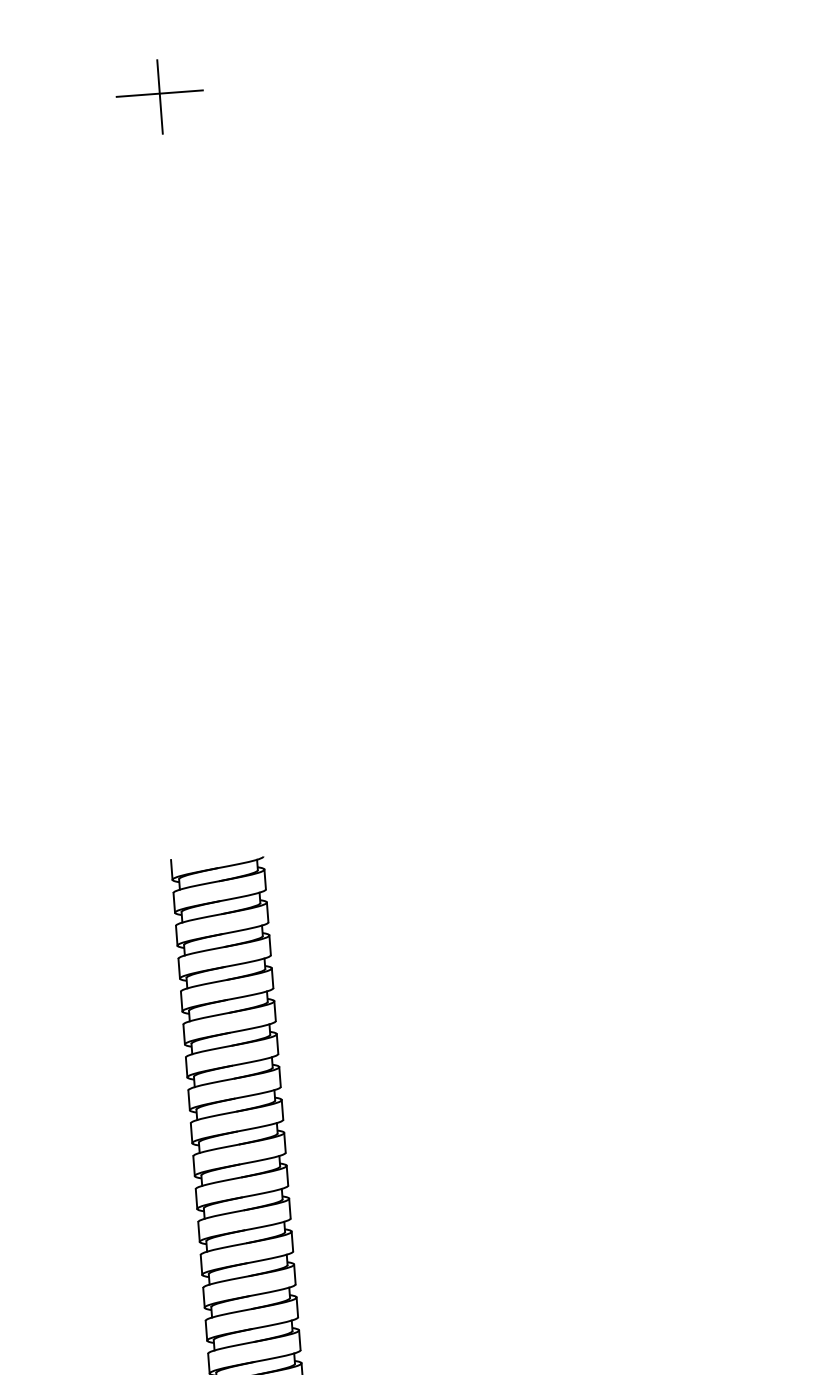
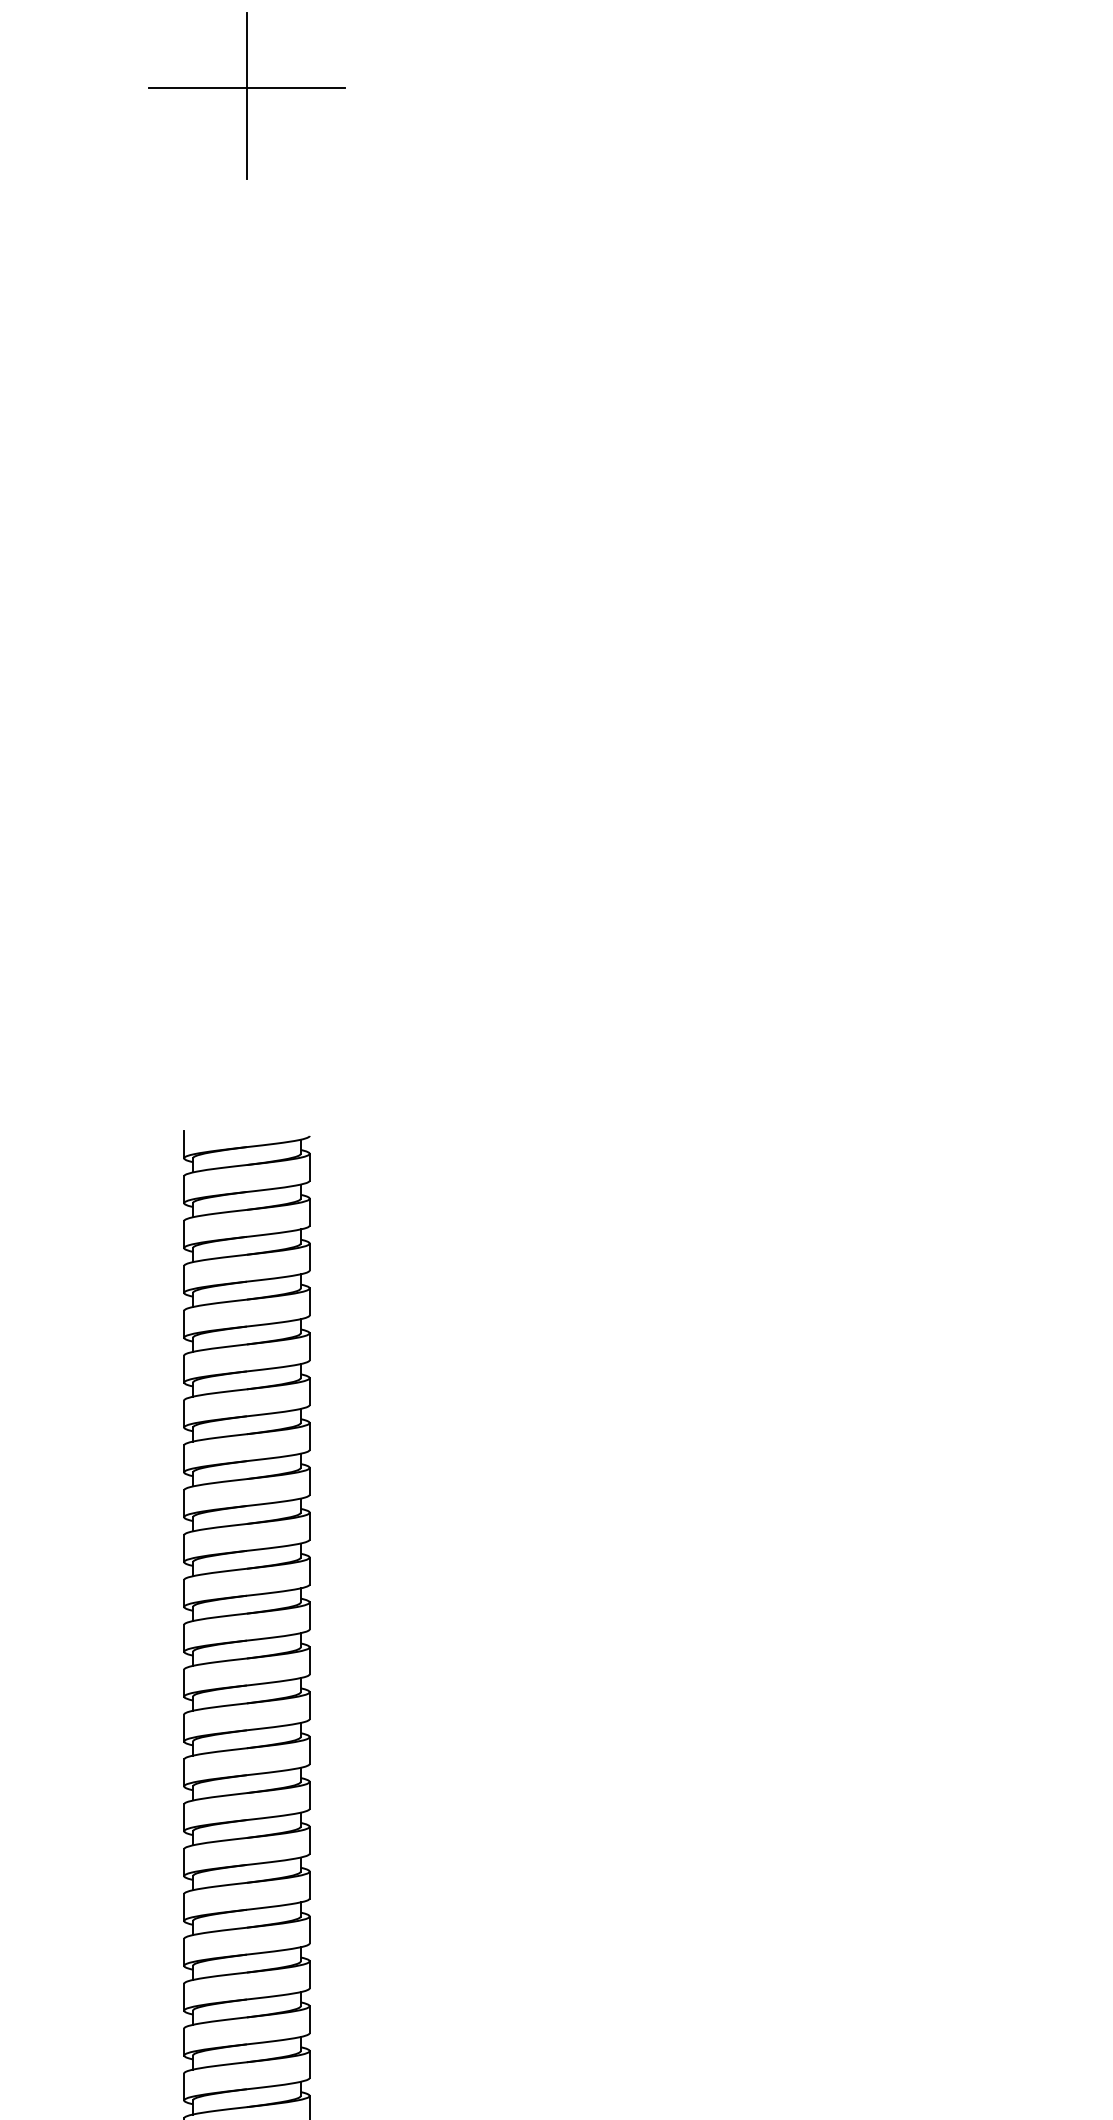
part: (159, 96) -> (246, 95), size x1.67

